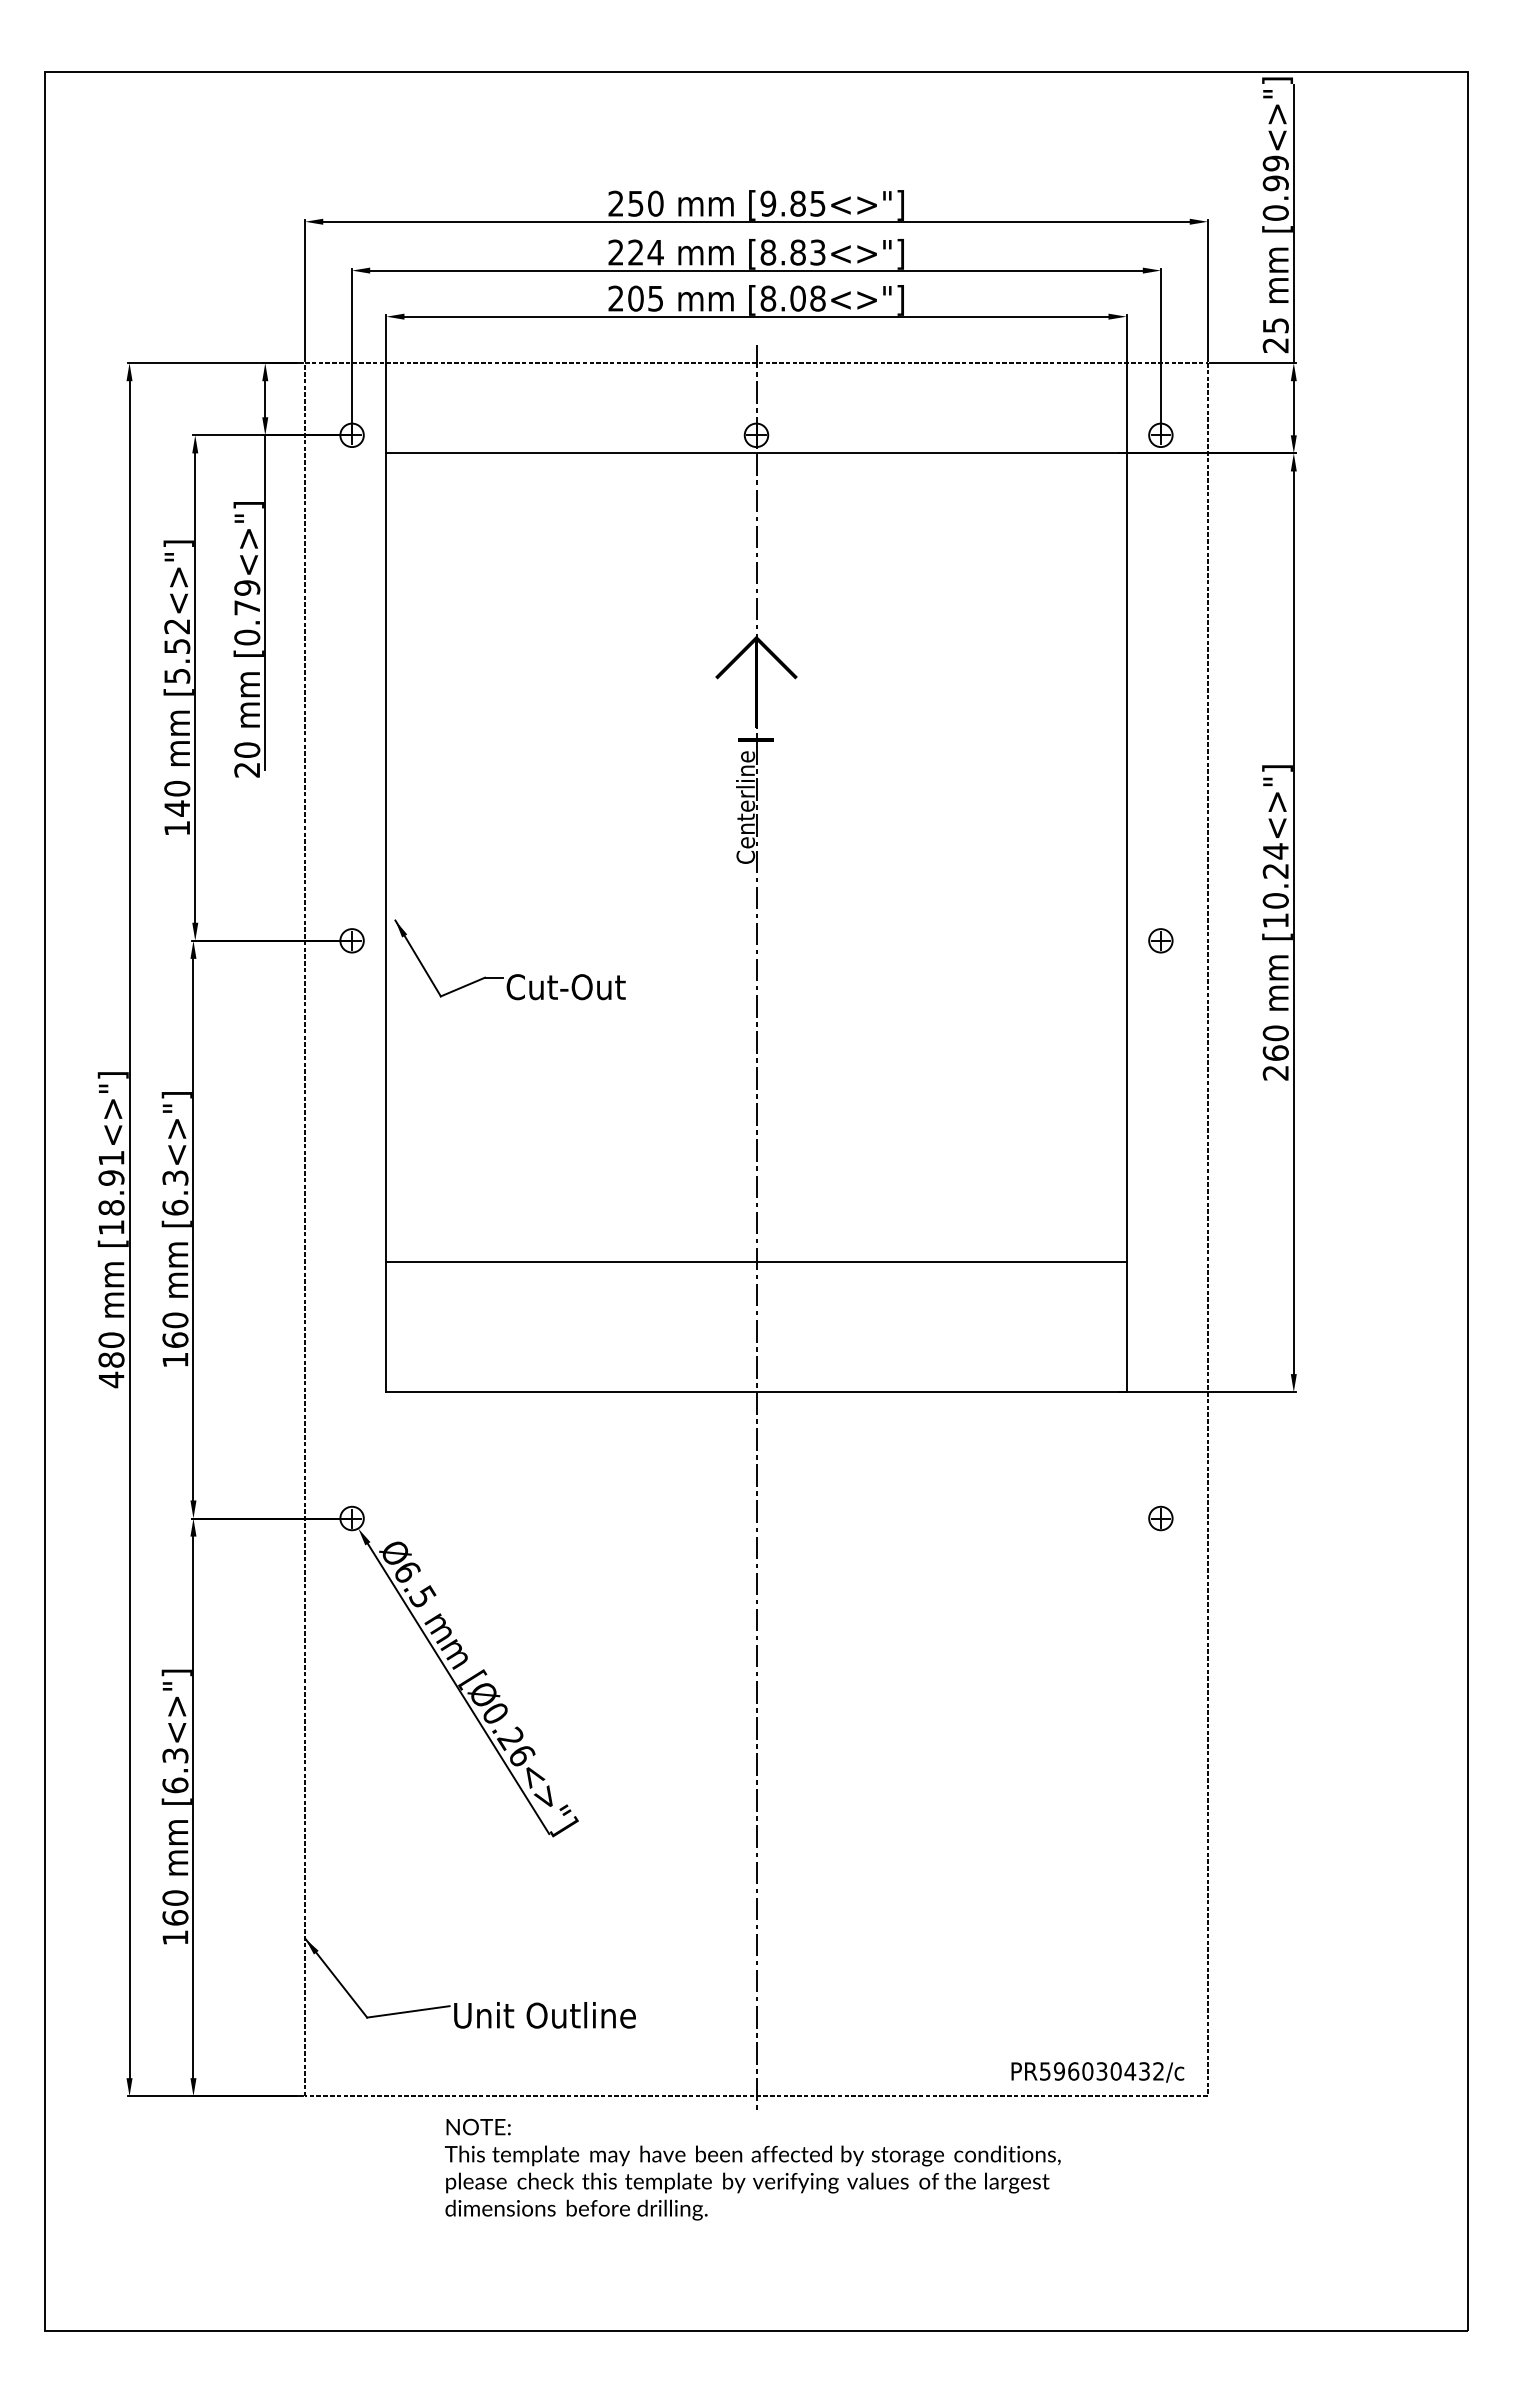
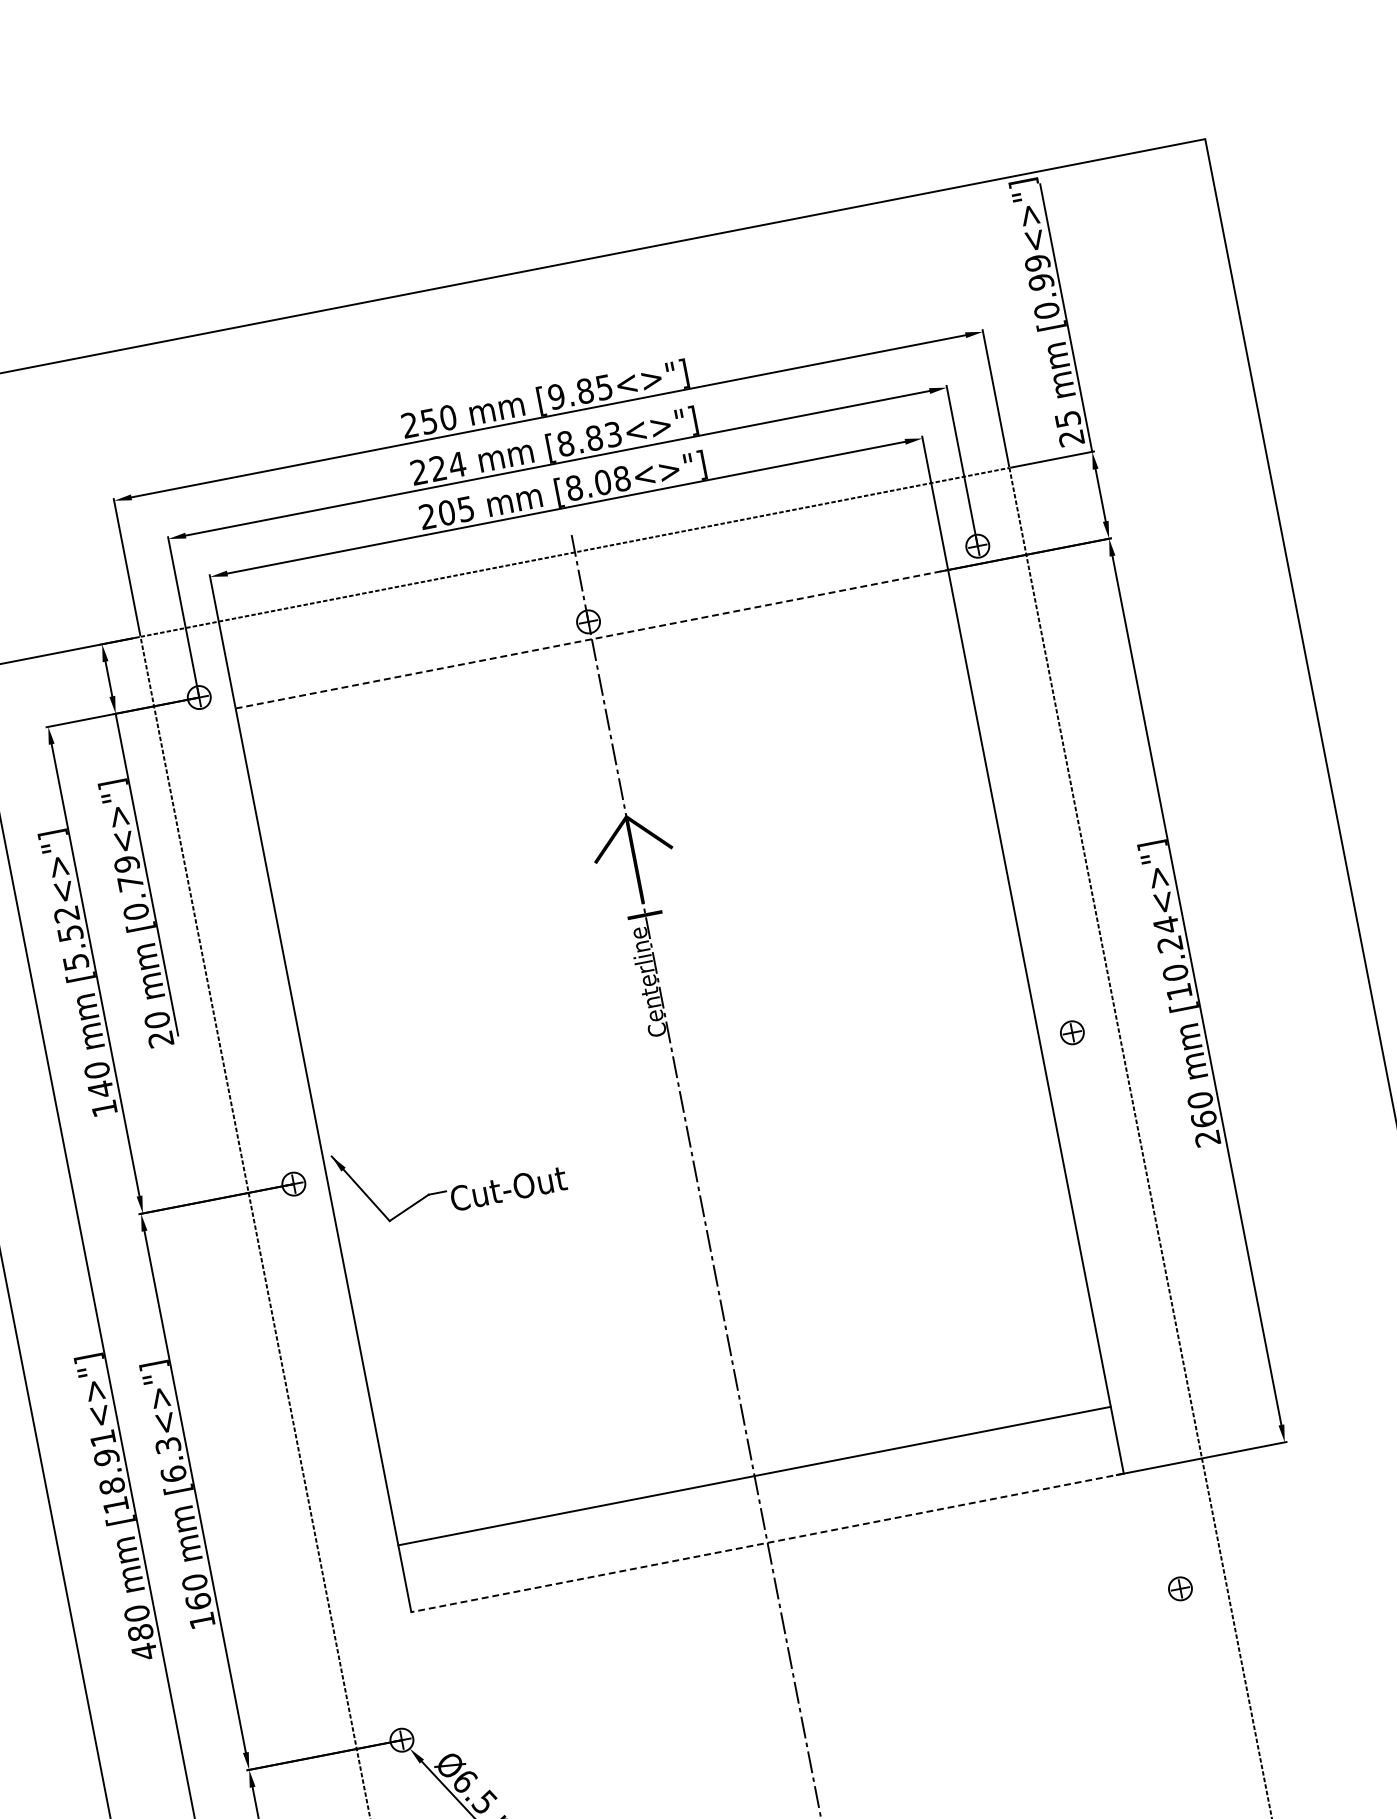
line: (756, 453) -> (591, 639), solid -> dashed
line: (756, 1261) -> (754, 1475), moved
line: (756, 1392) -> (767, 1543), solid -> dashed

